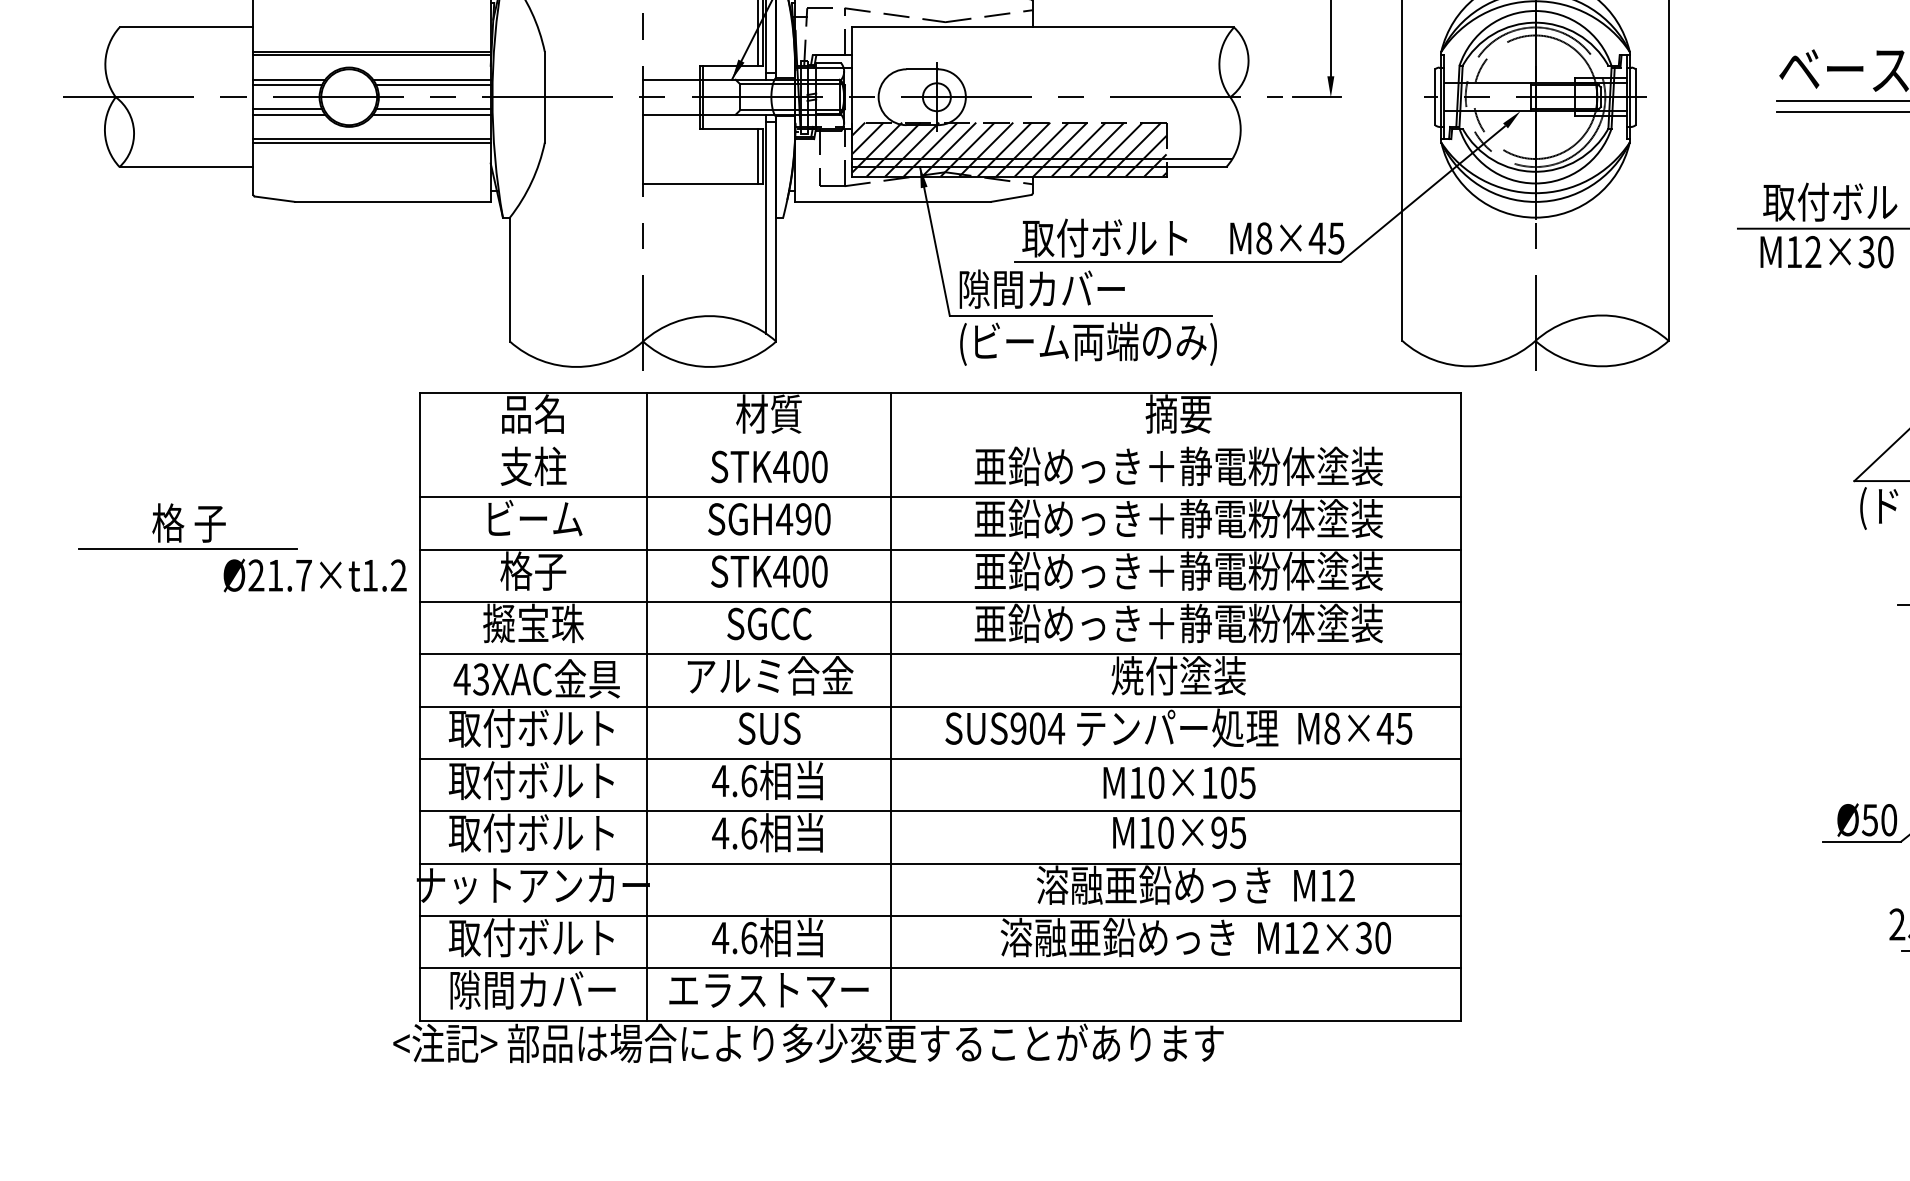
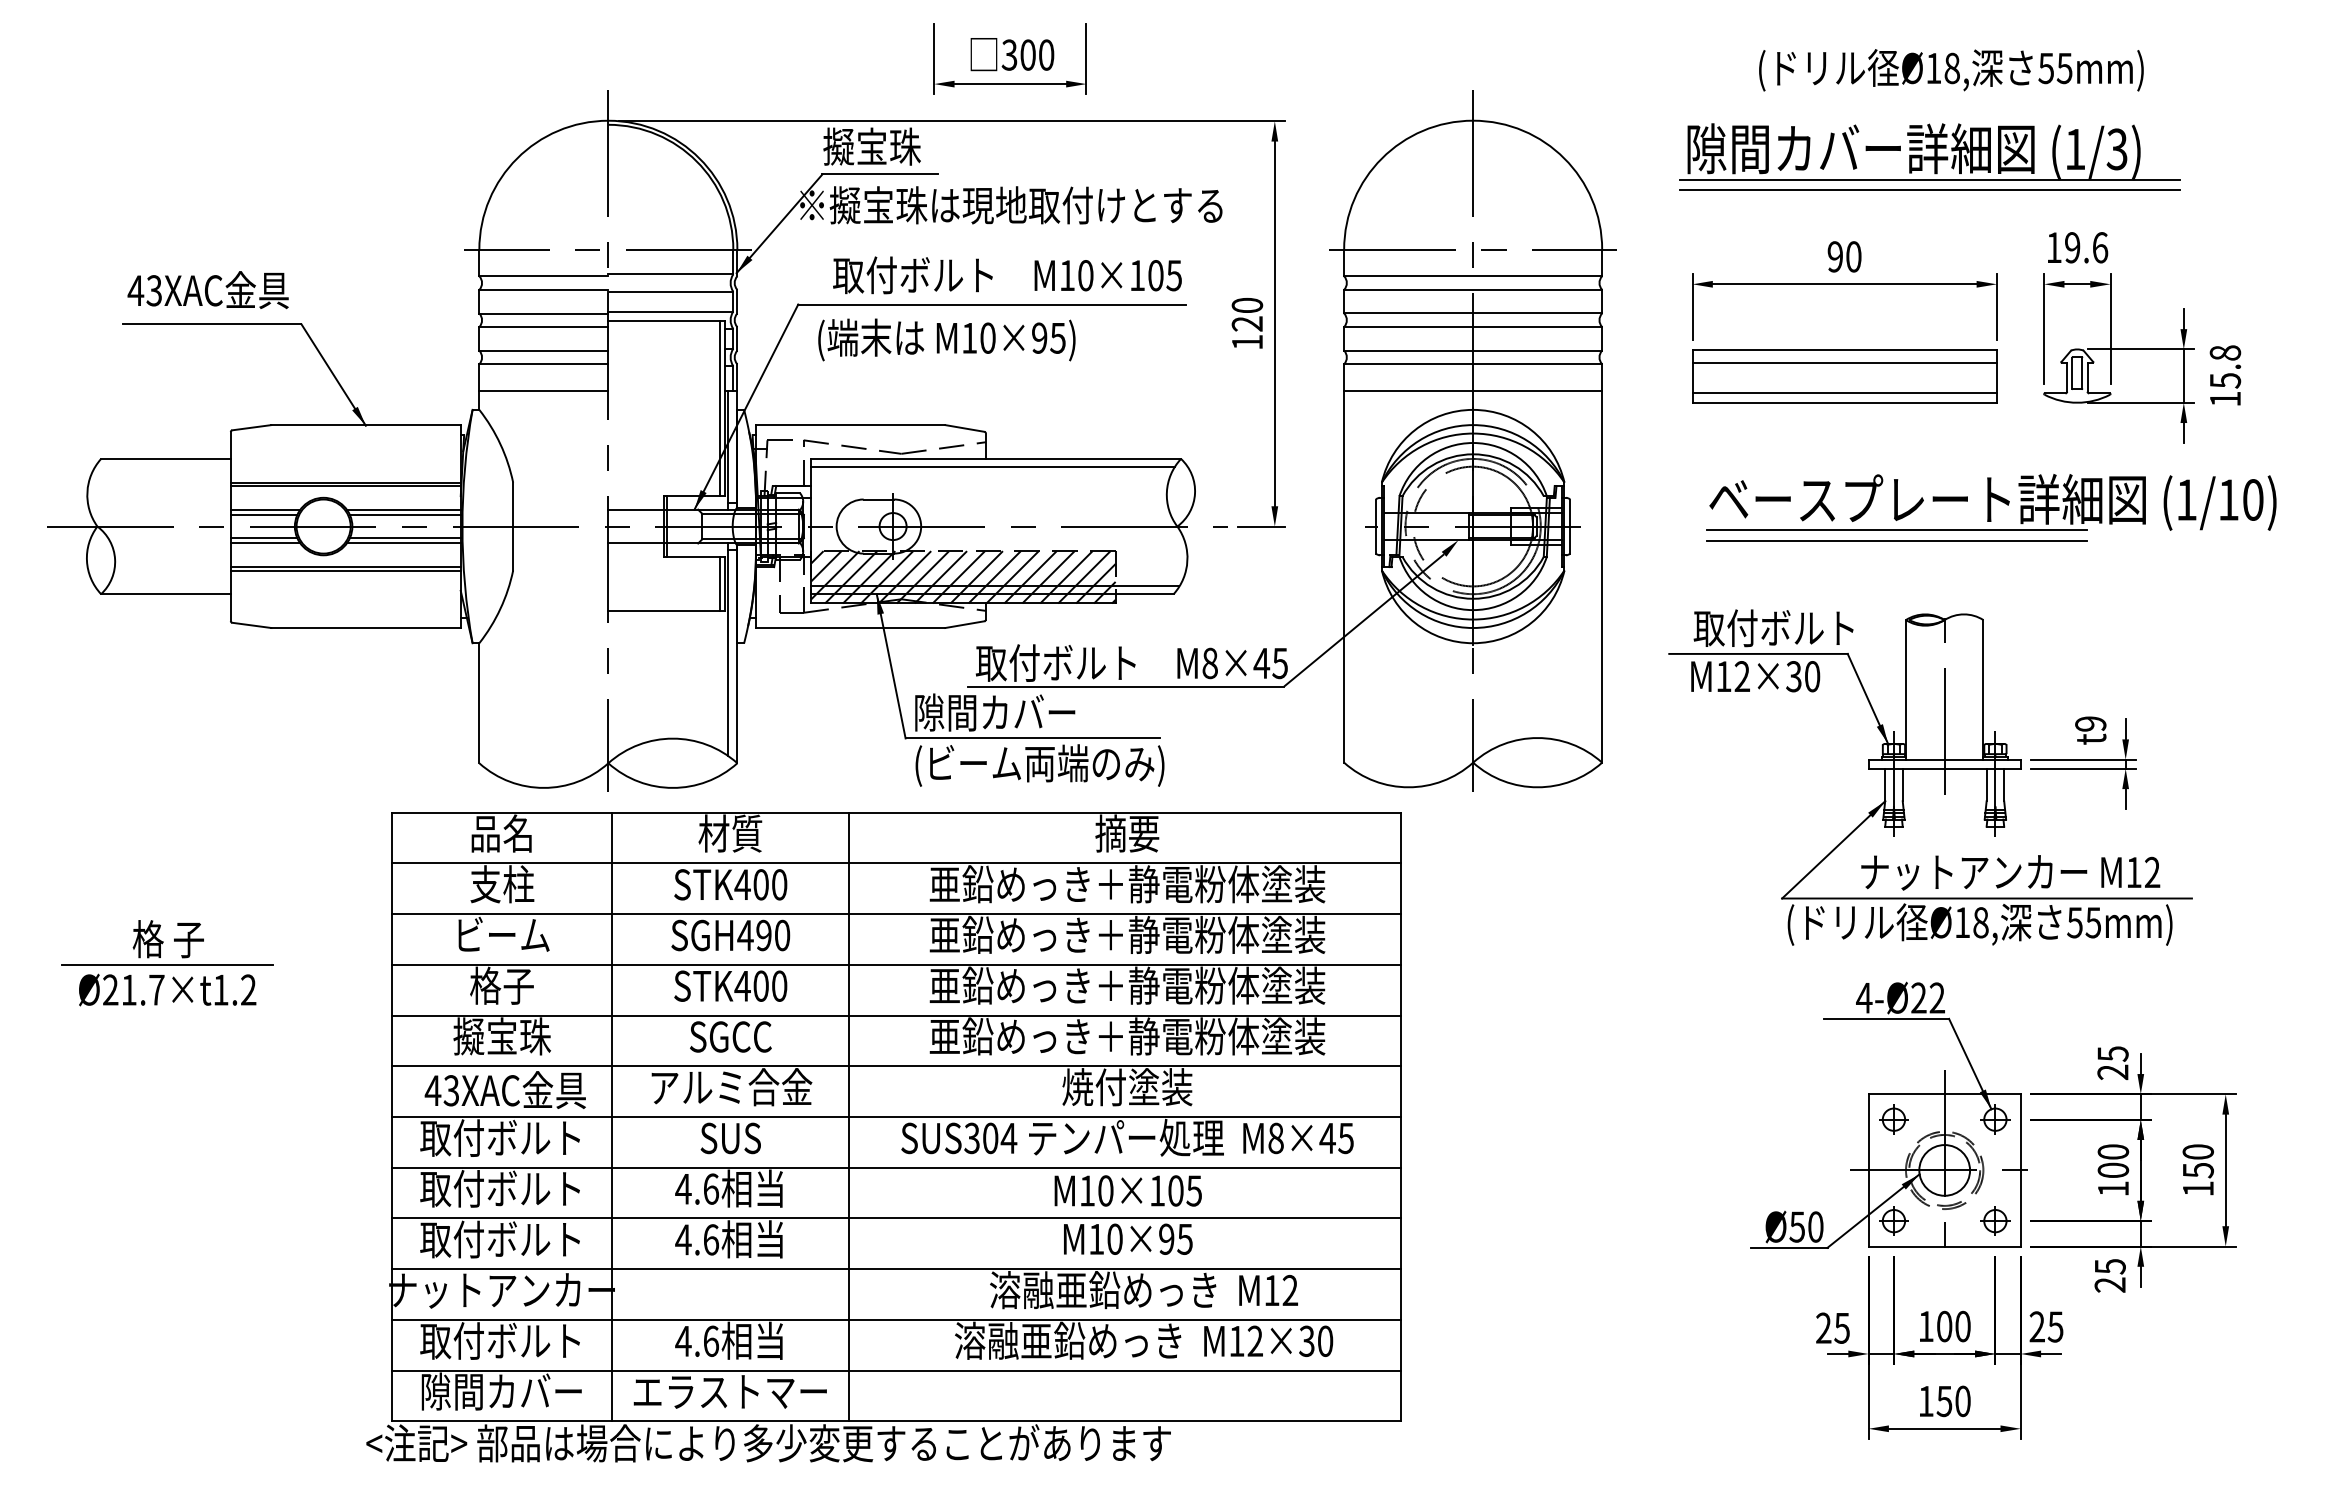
line: (1040, 35) -> (993, 466), added
line: (939, 444) -> (895, 863), added
text: (315, 574) -> (167, 989), moved
text: (1017, 728) -> (971, 1138), SUS904 -> SUS304

